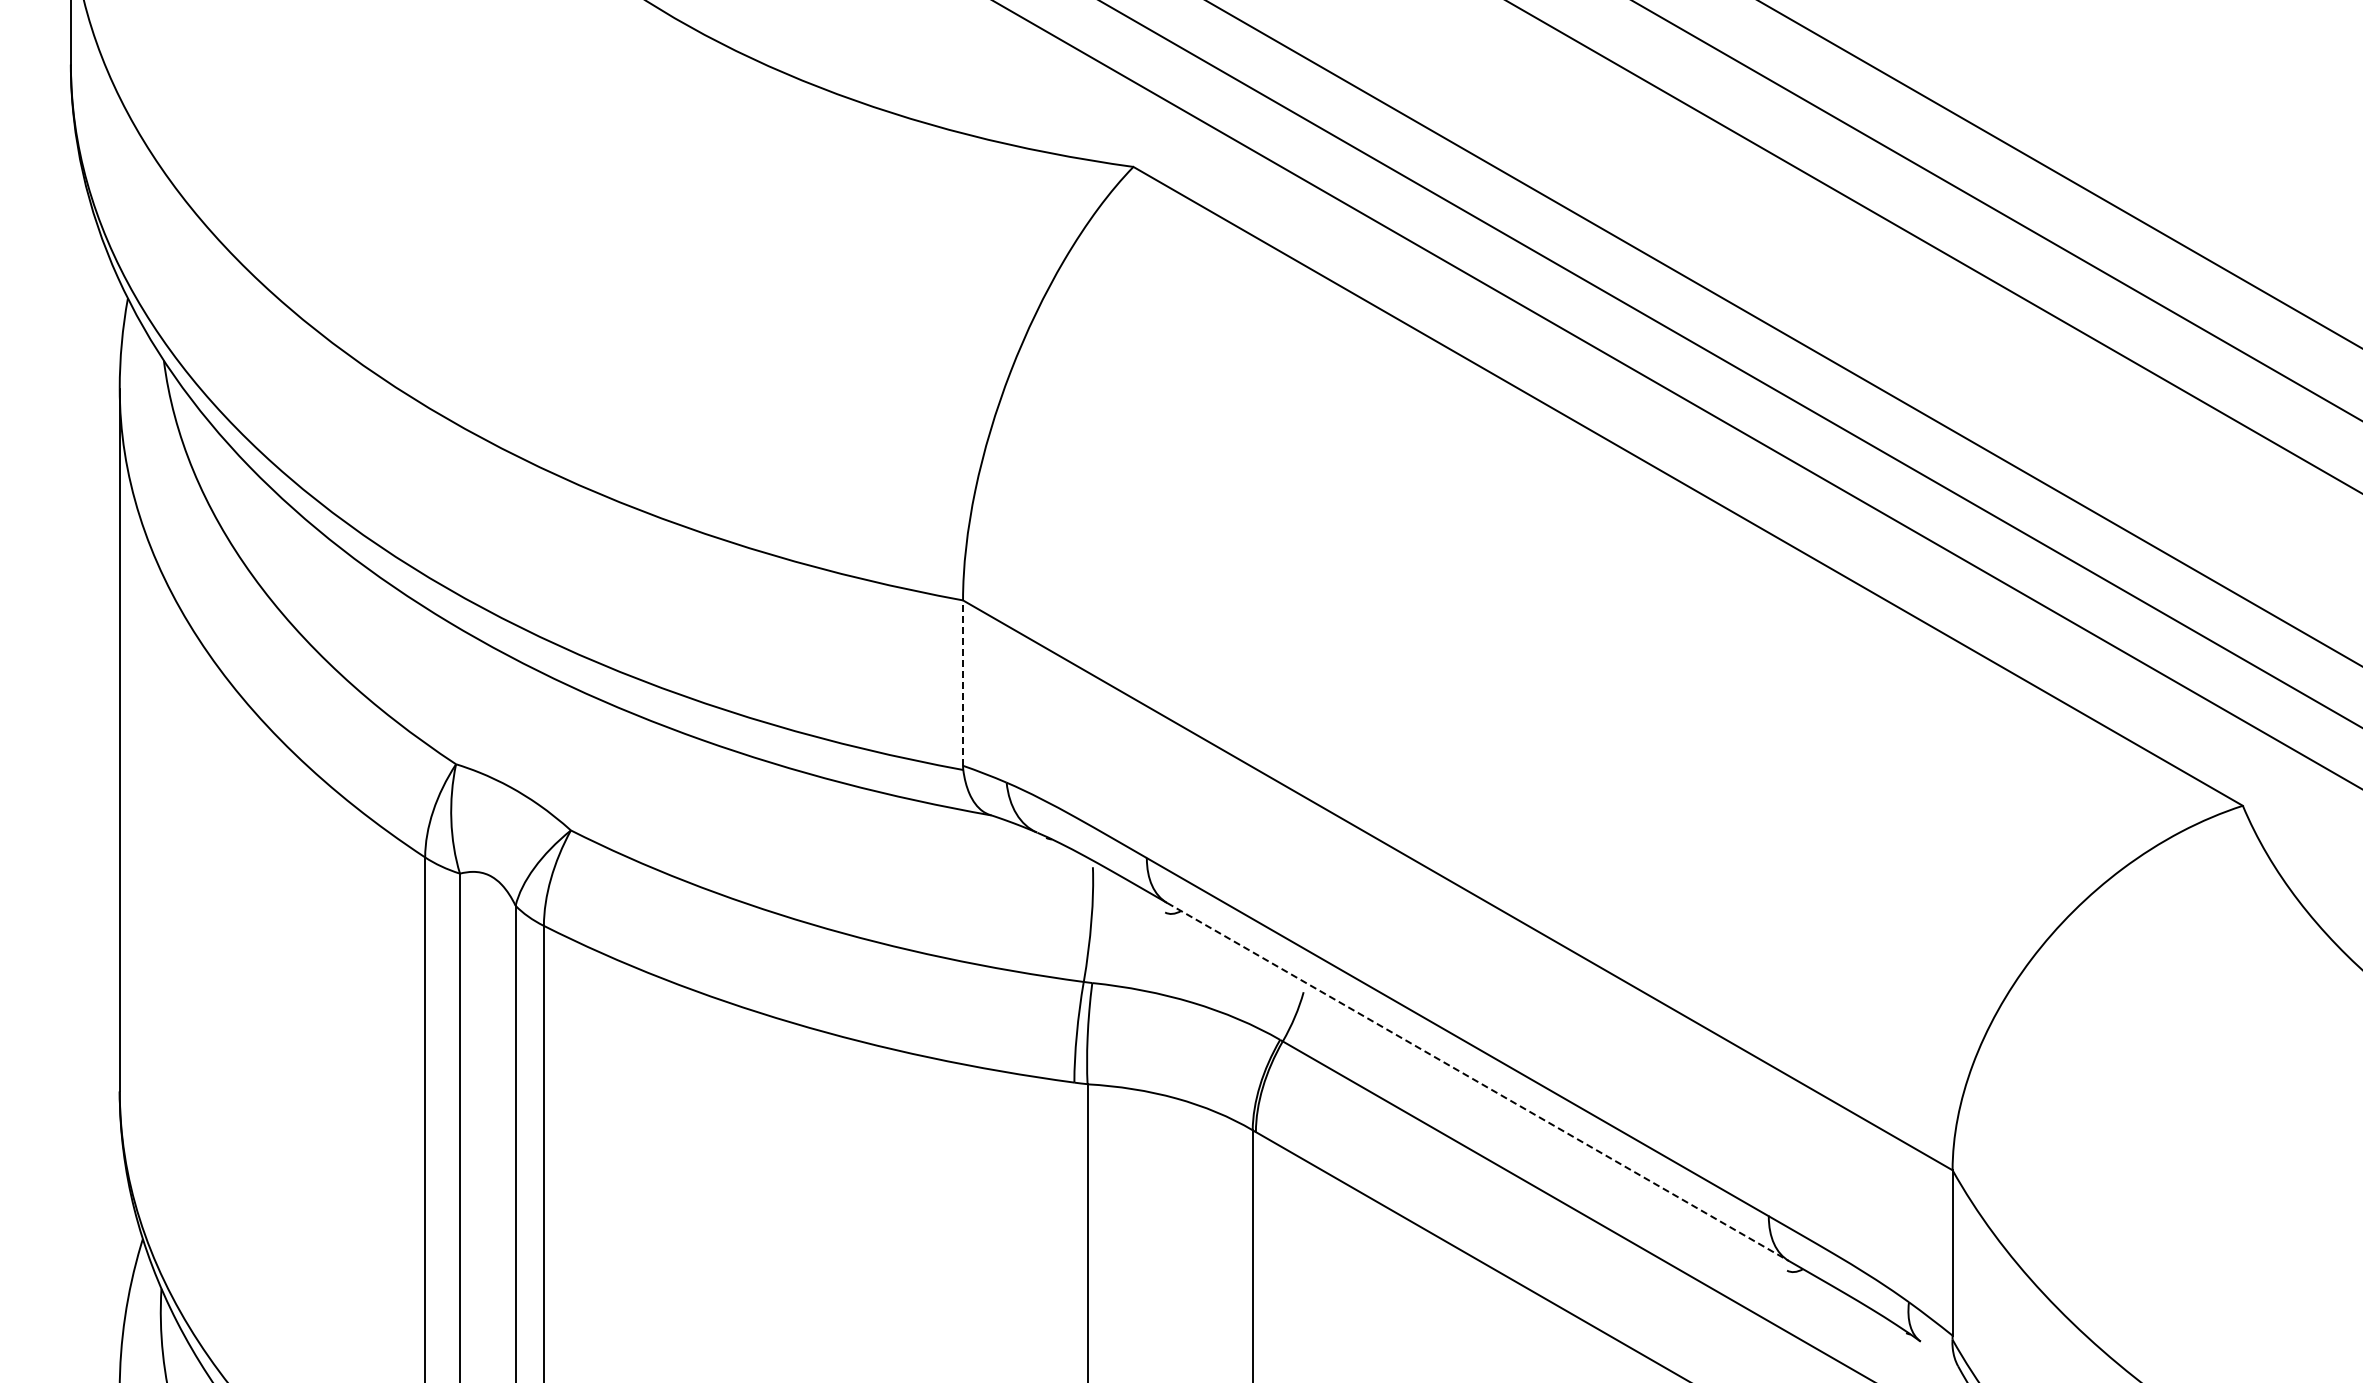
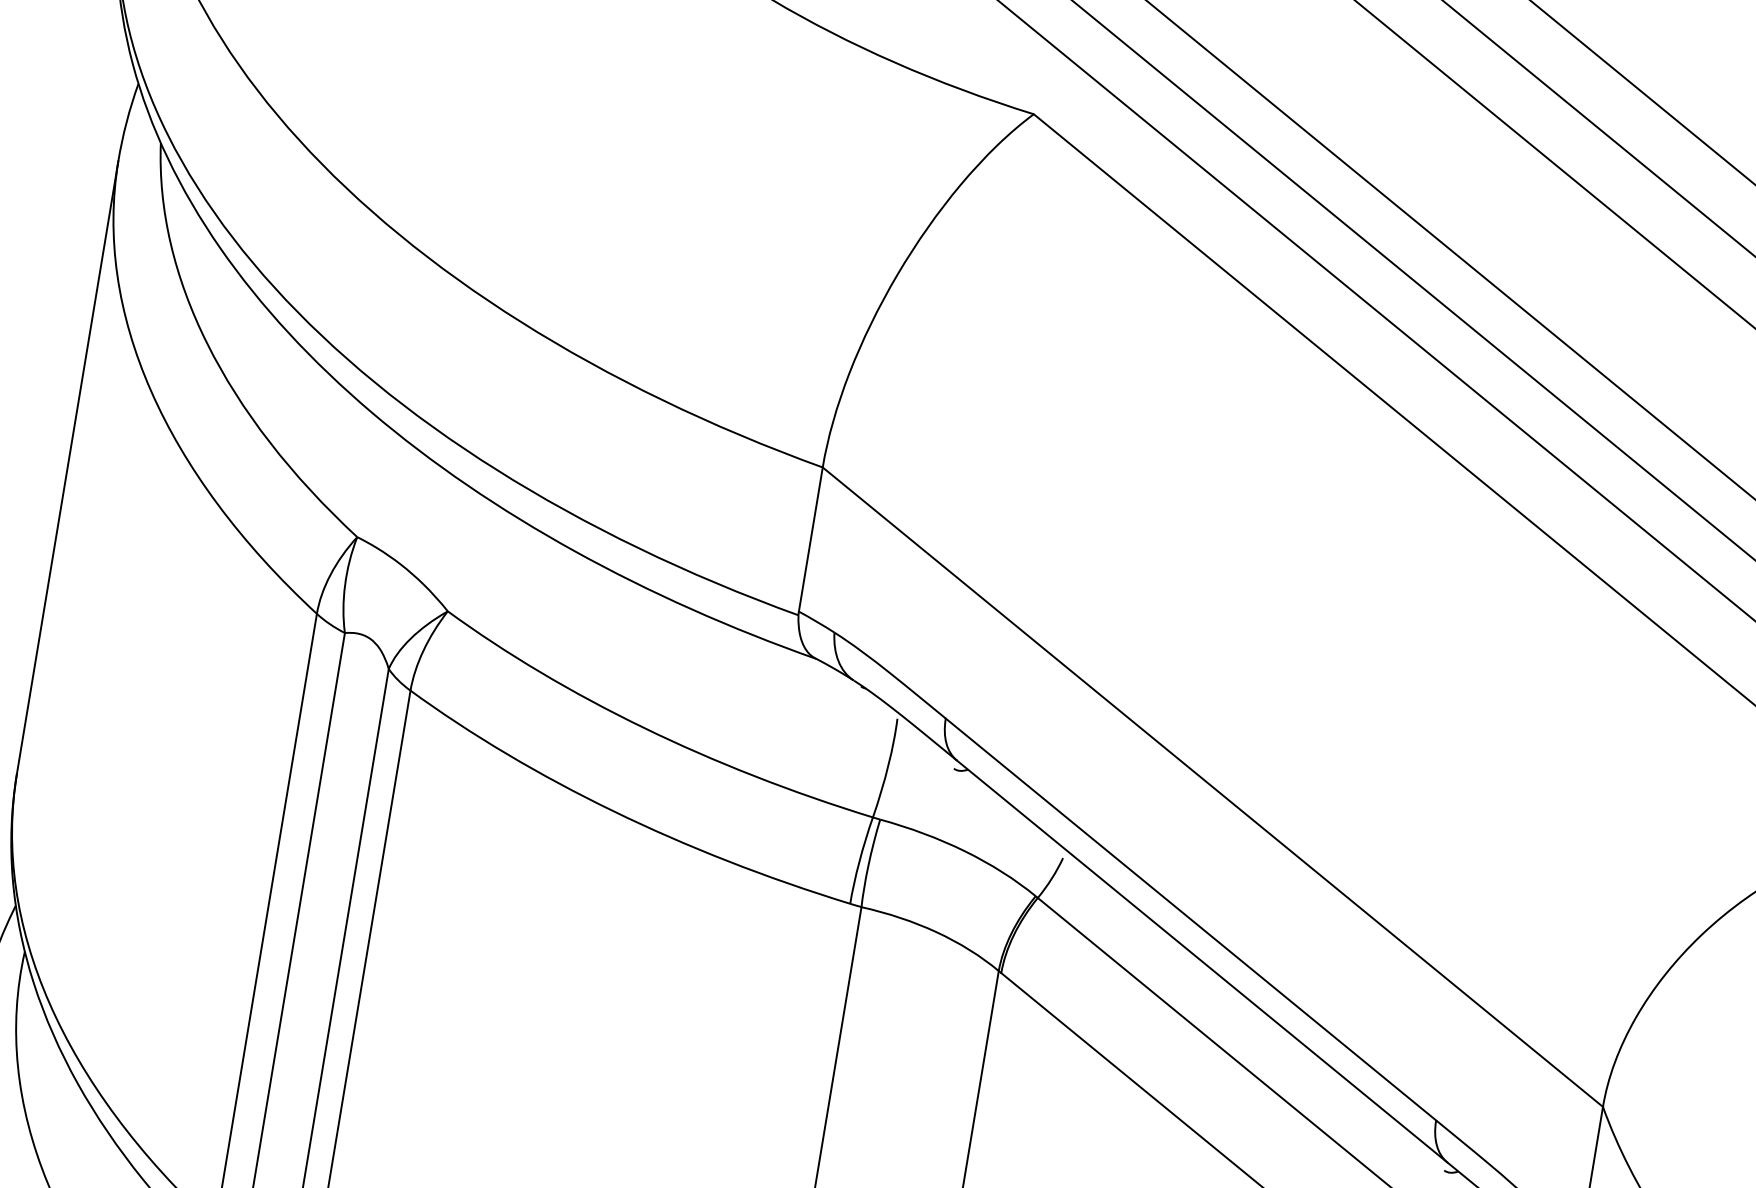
line: (963, 683) -> (811, 539), dashed -> solid
line: (1478, 1082) -> (1202, 961), dashed -> solid

